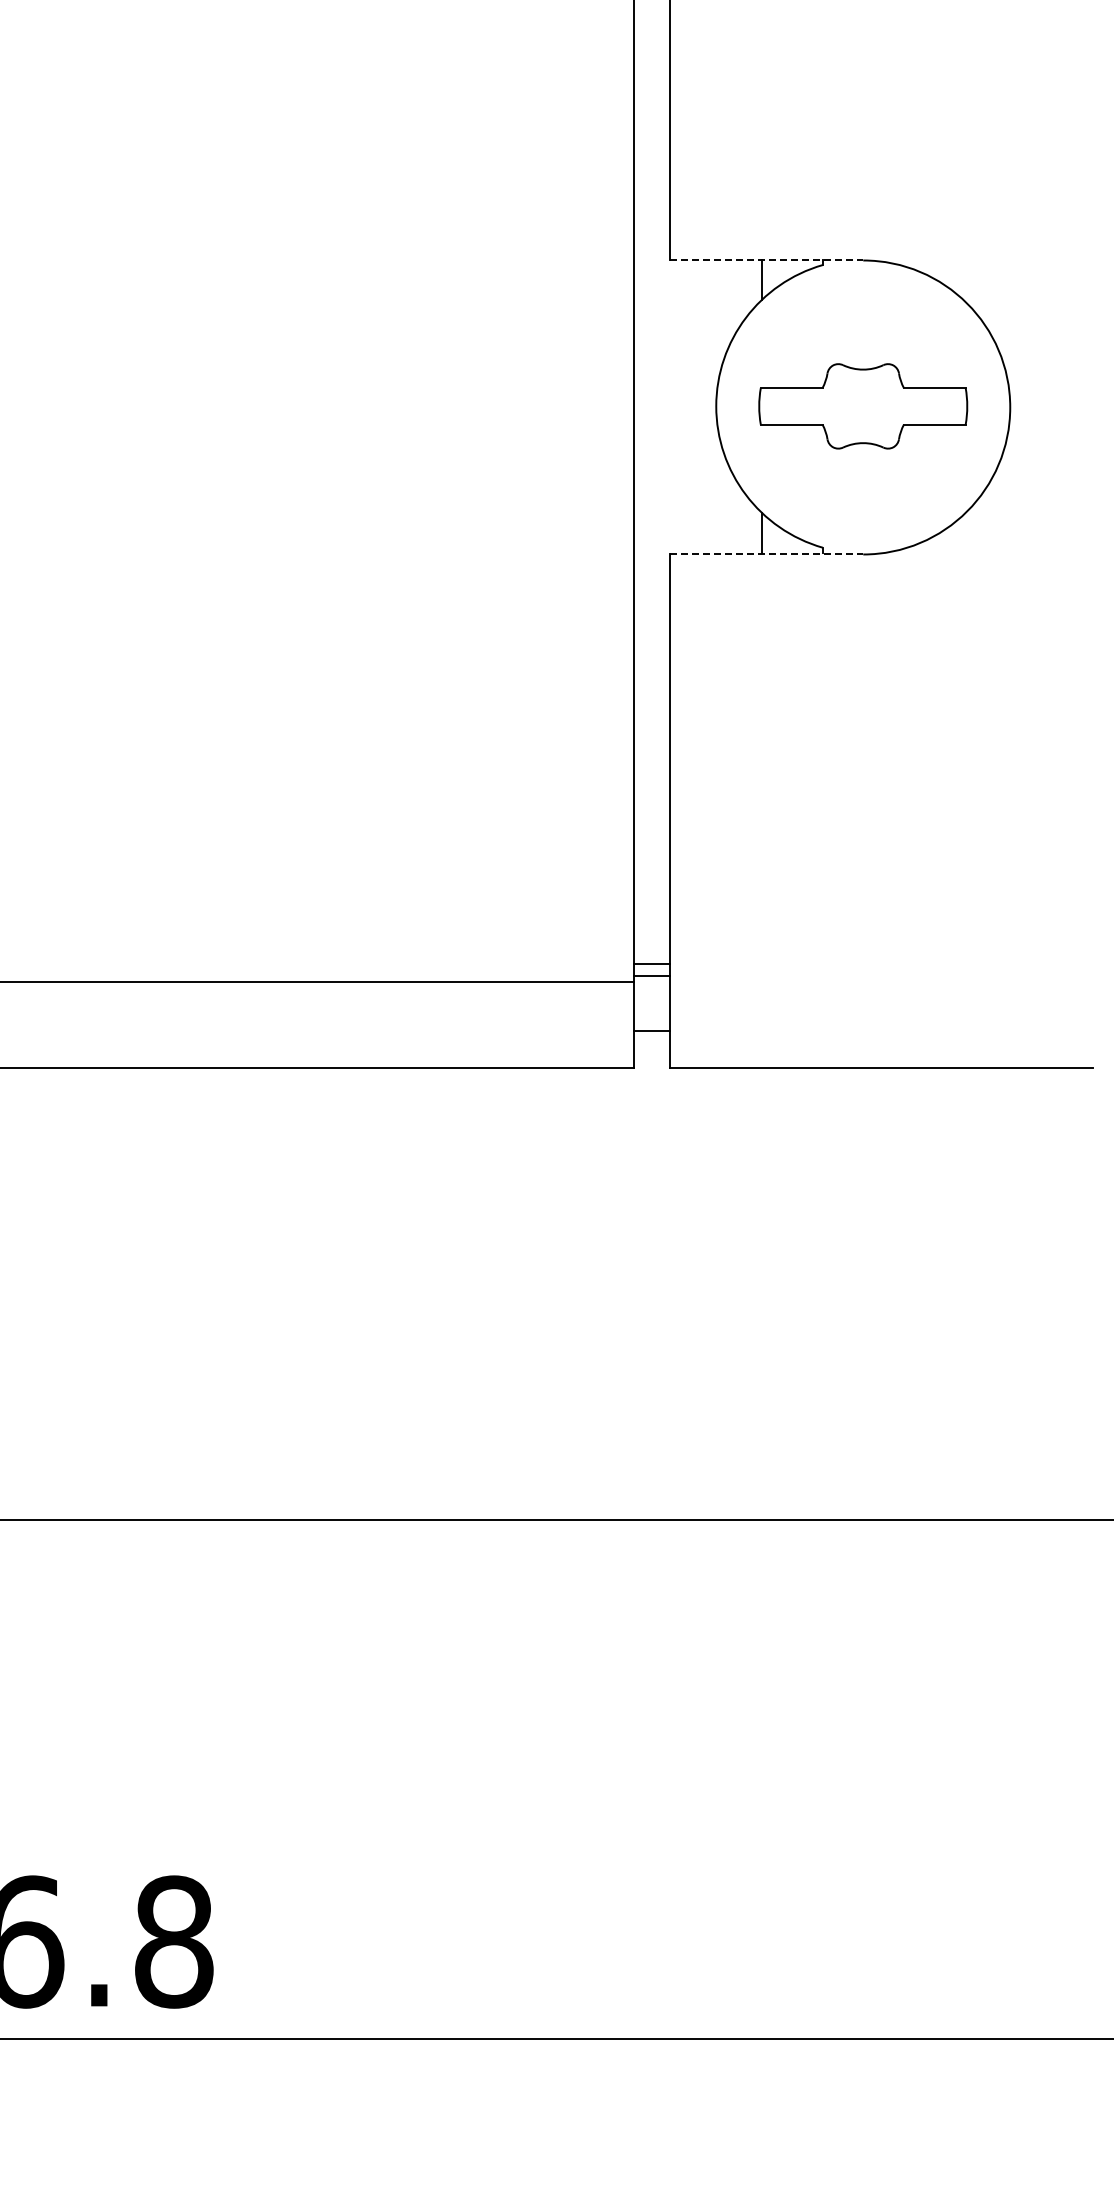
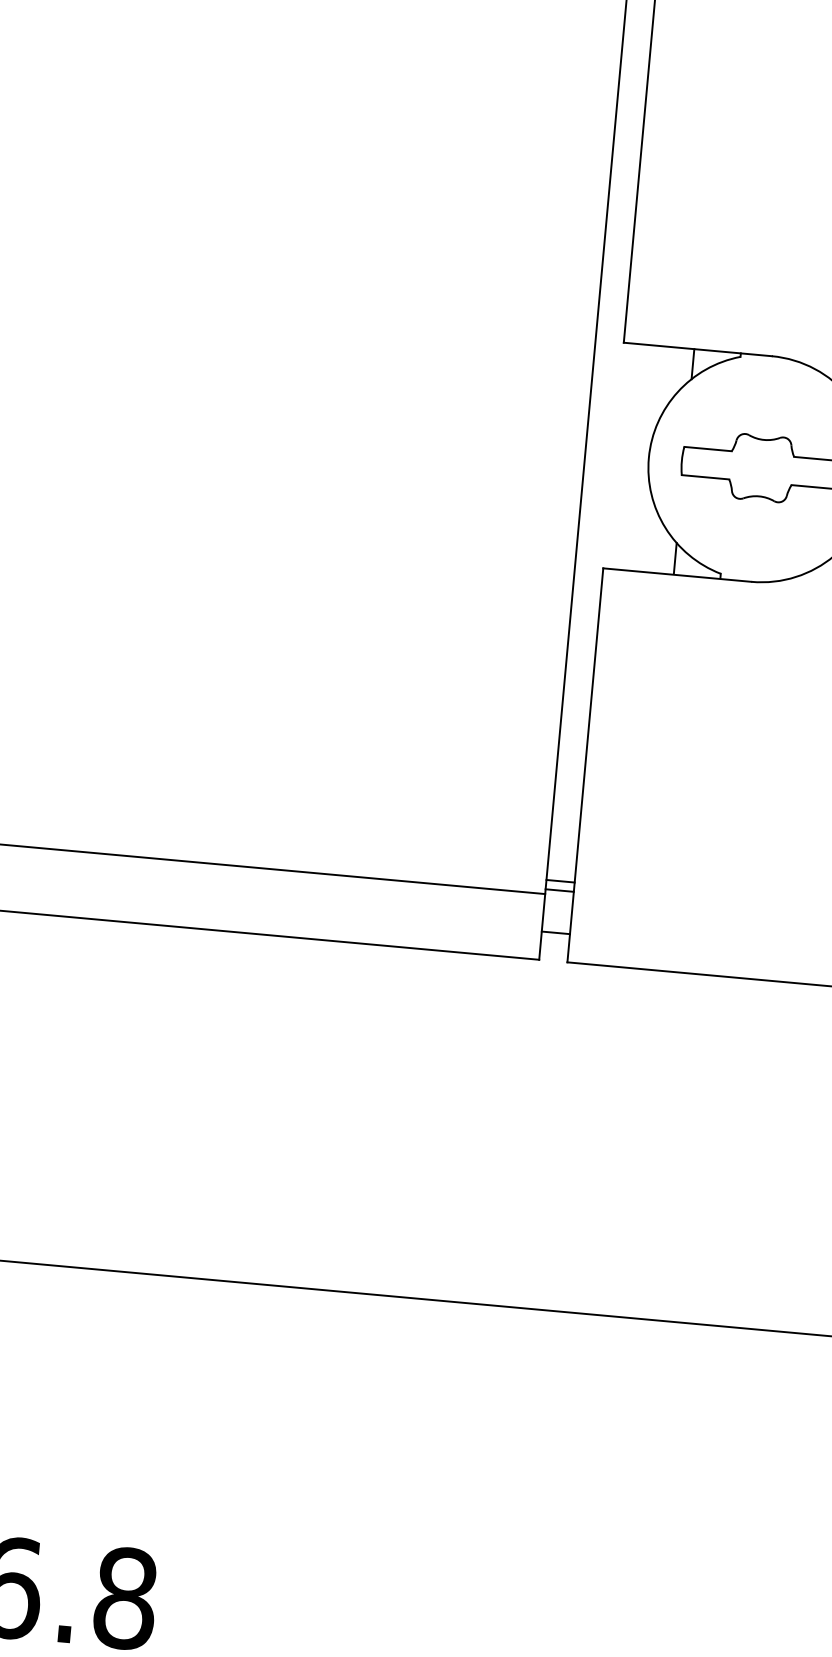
line: (767, 260) -> (698, 349), dashed -> solid
line: (767, 554) -> (677, 575), dashed -> solid

